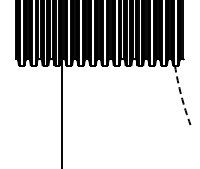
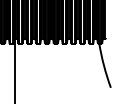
arc: (181, 95) -> (104, 65), dashed -> solid

